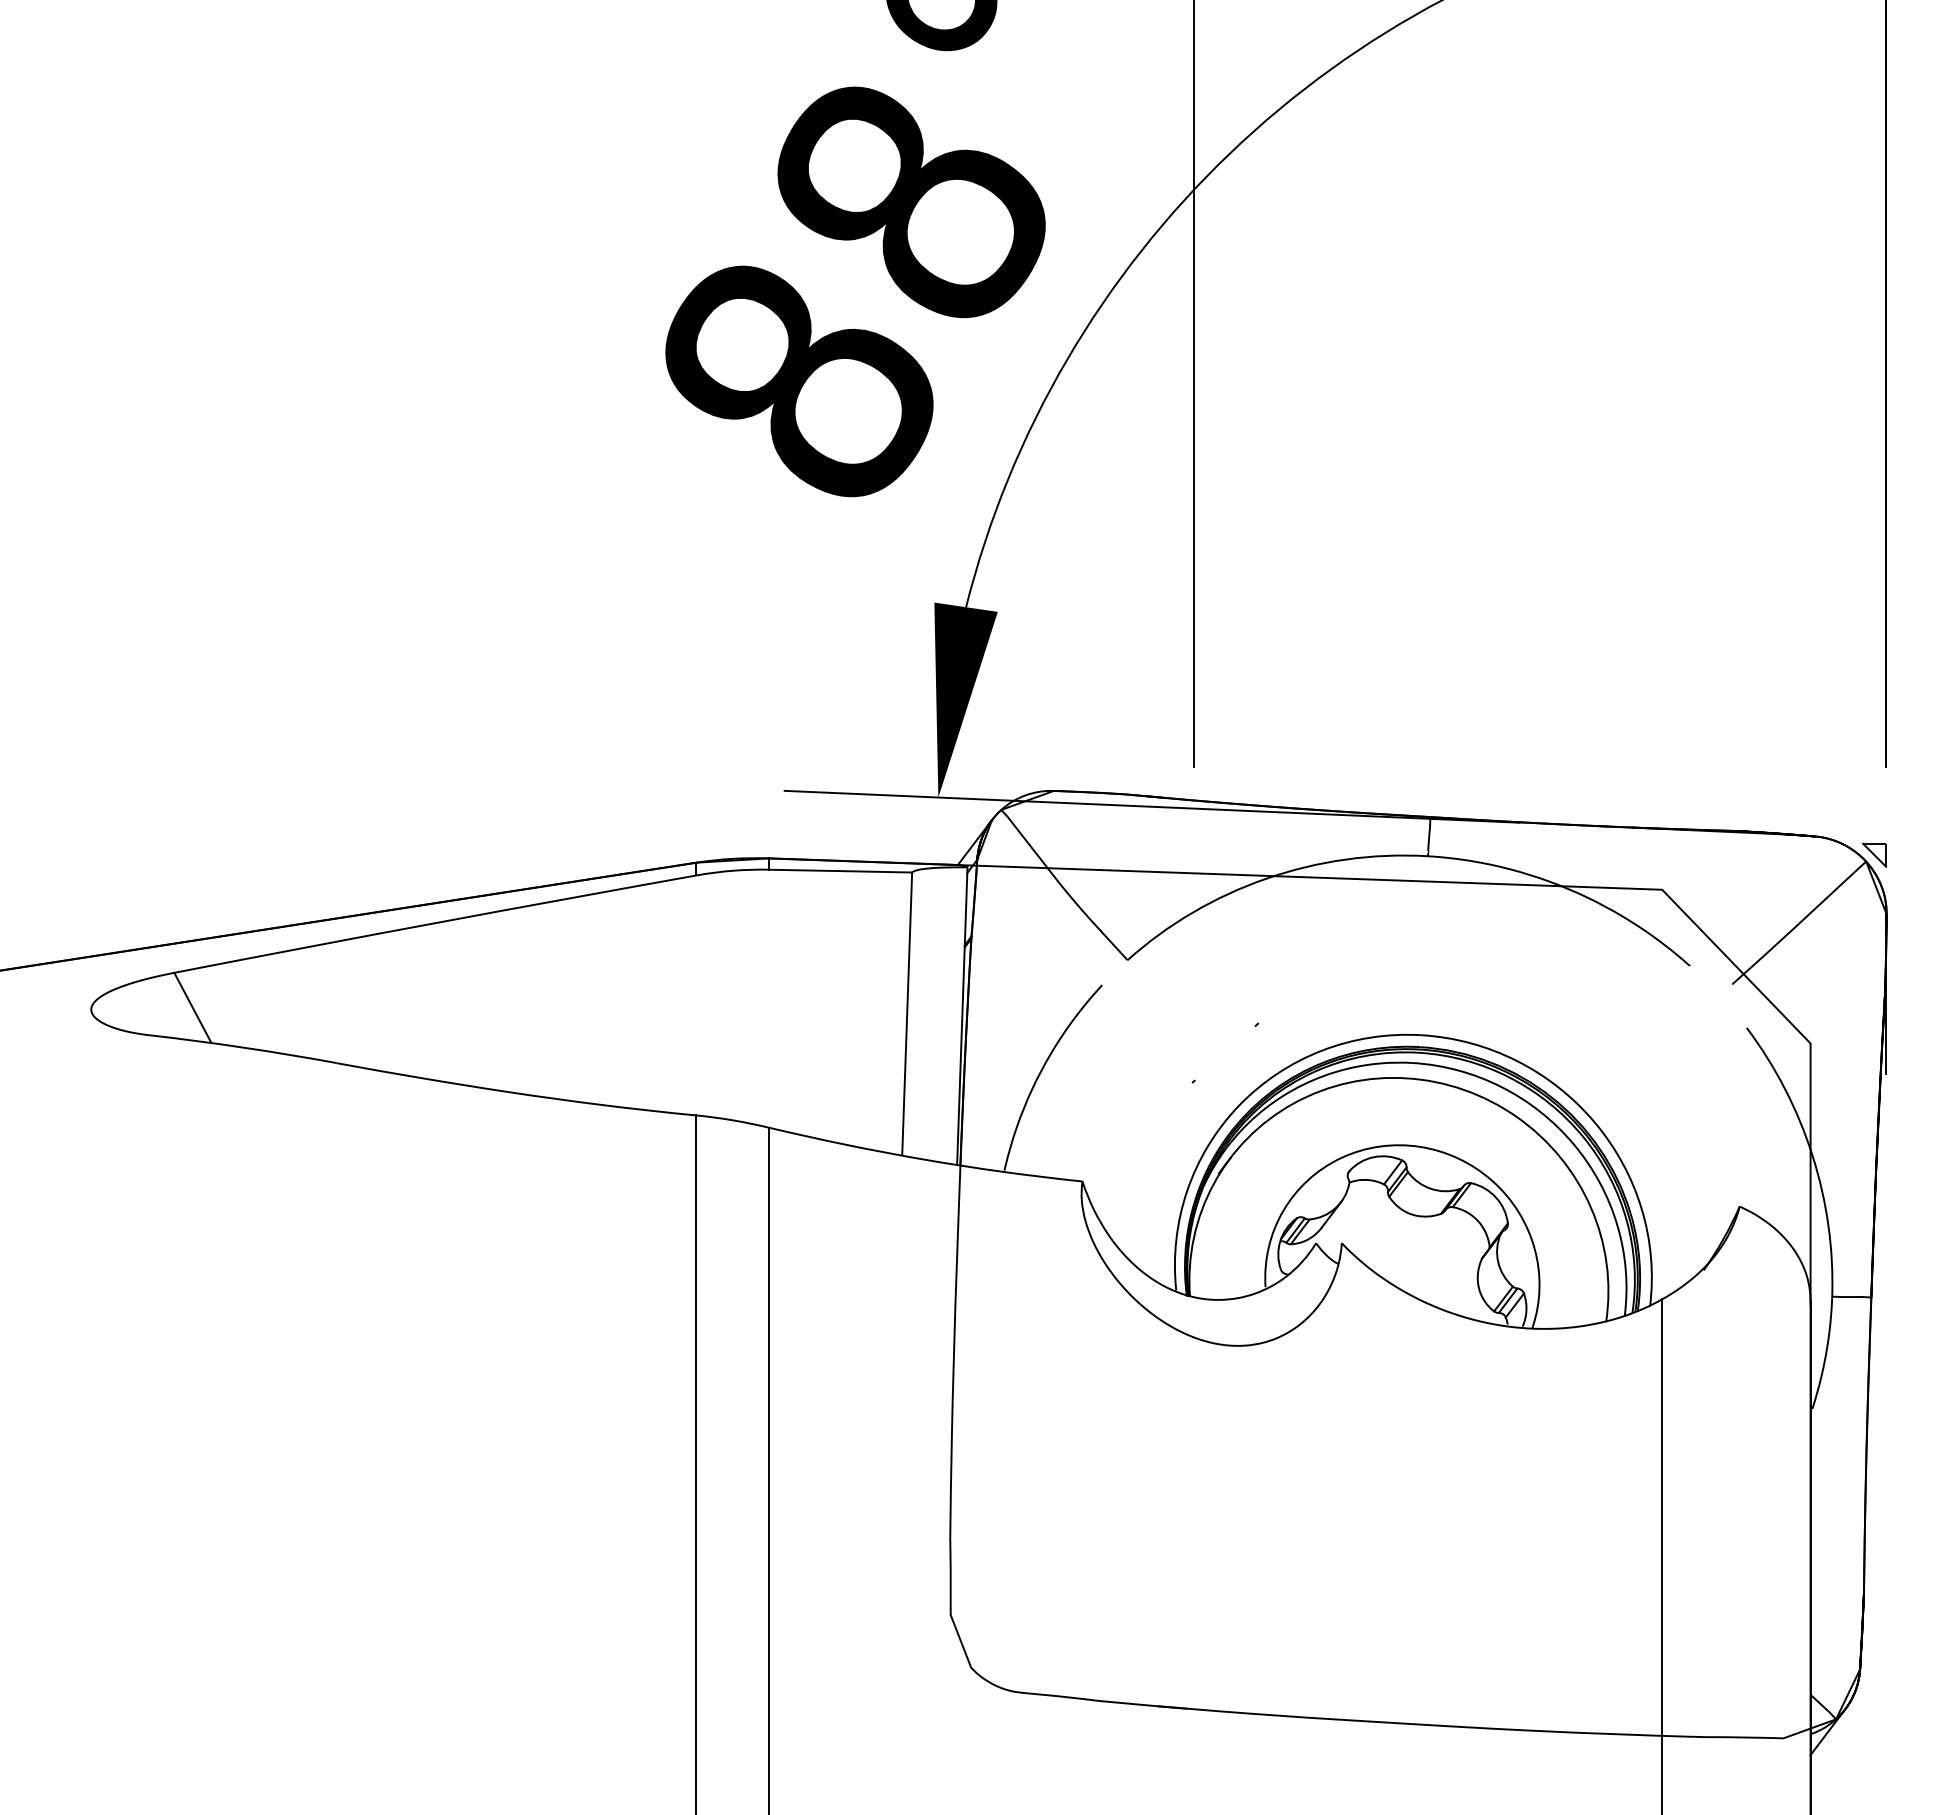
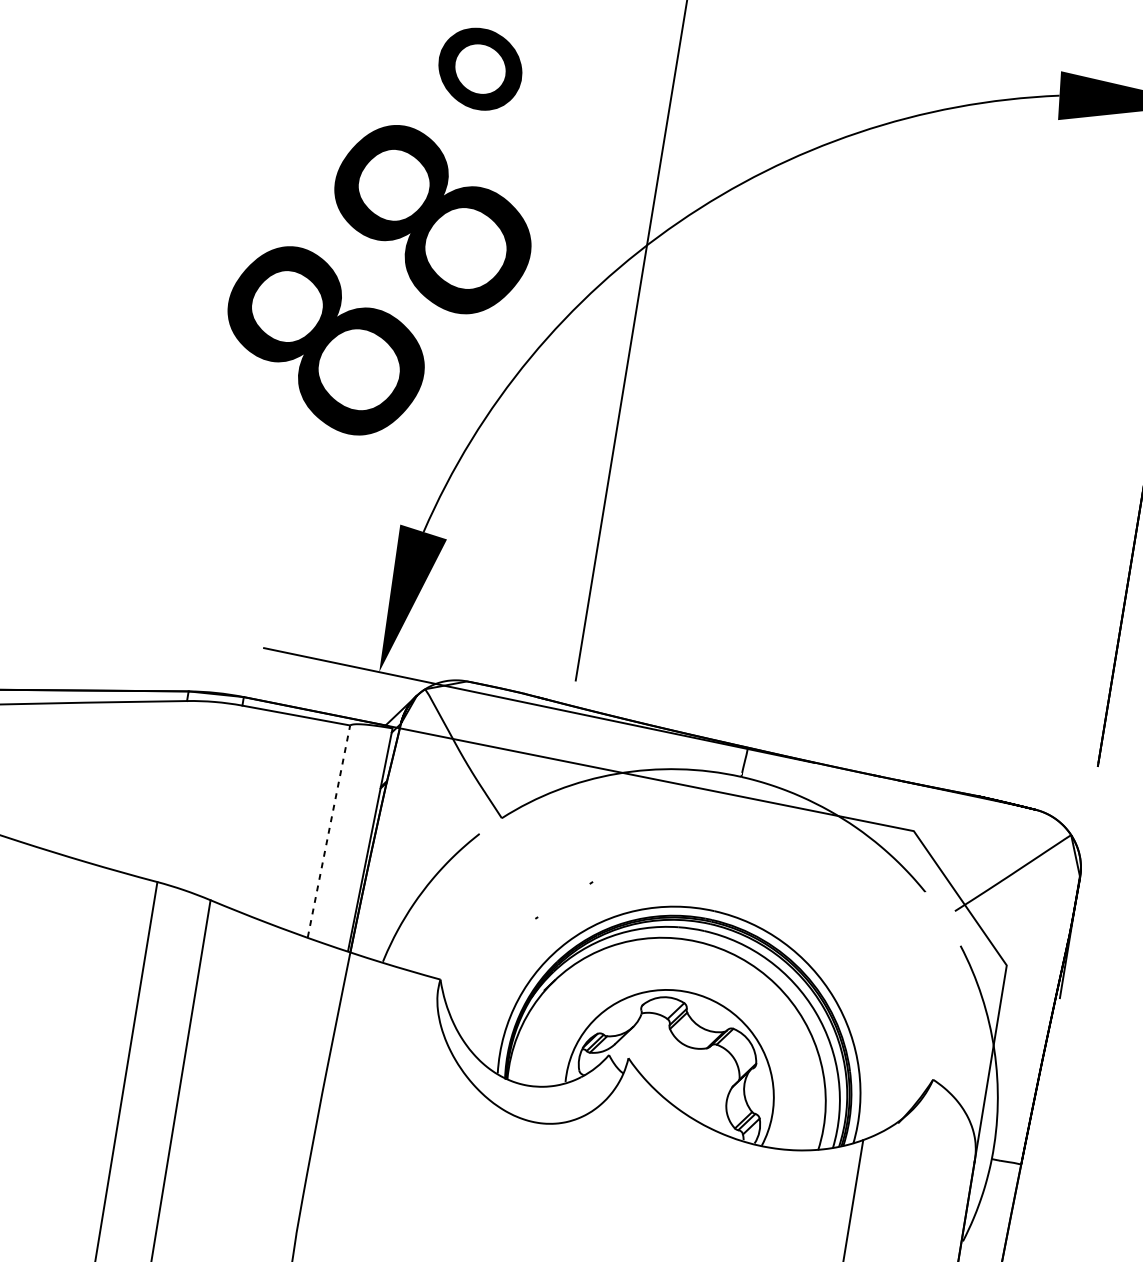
part: (1874, 854) -> (1078, 830), removed
line: (907, 1013) -> (329, 831), solid -> dashed

